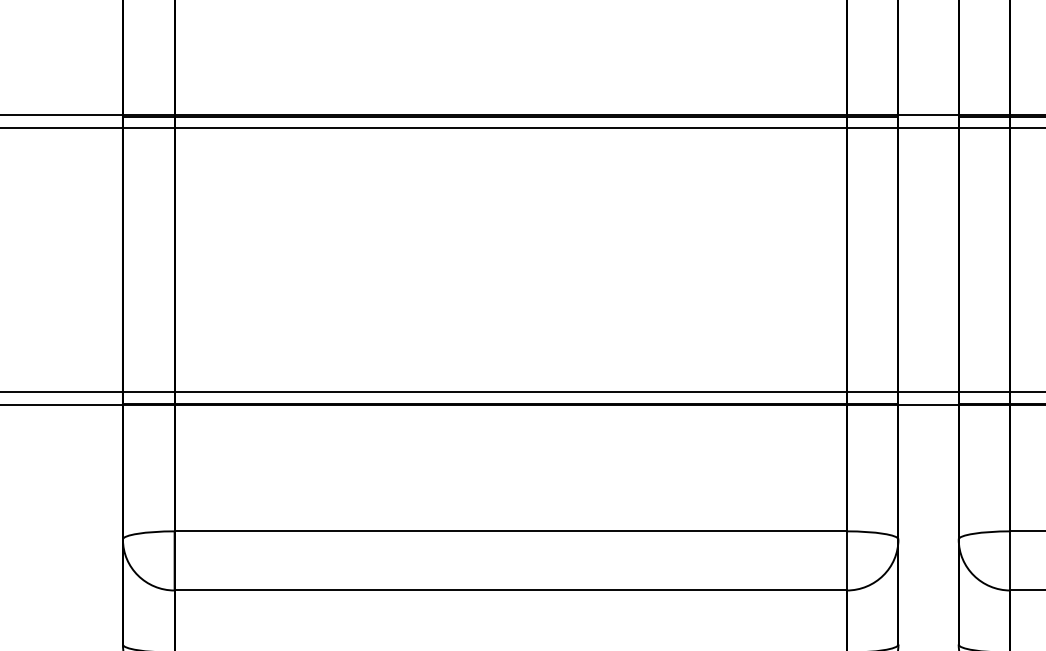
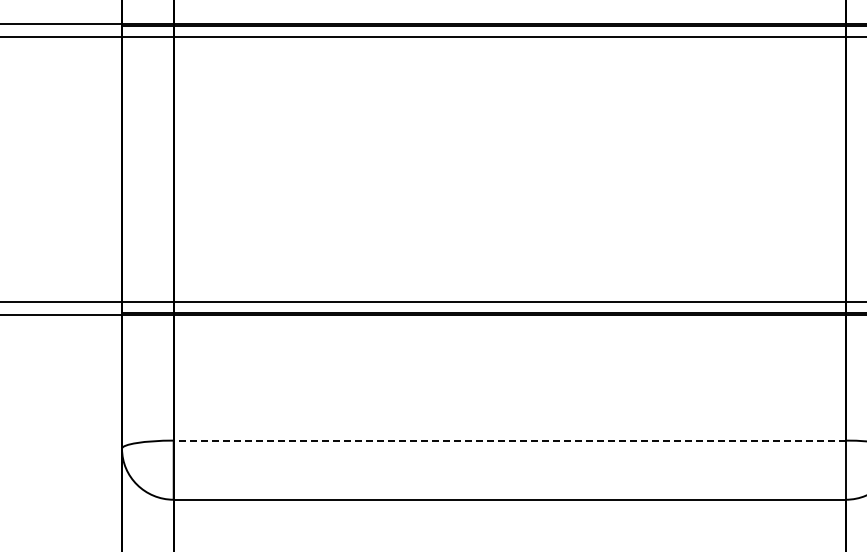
line: (510, 531) -> (509, 440), solid -> dashed

